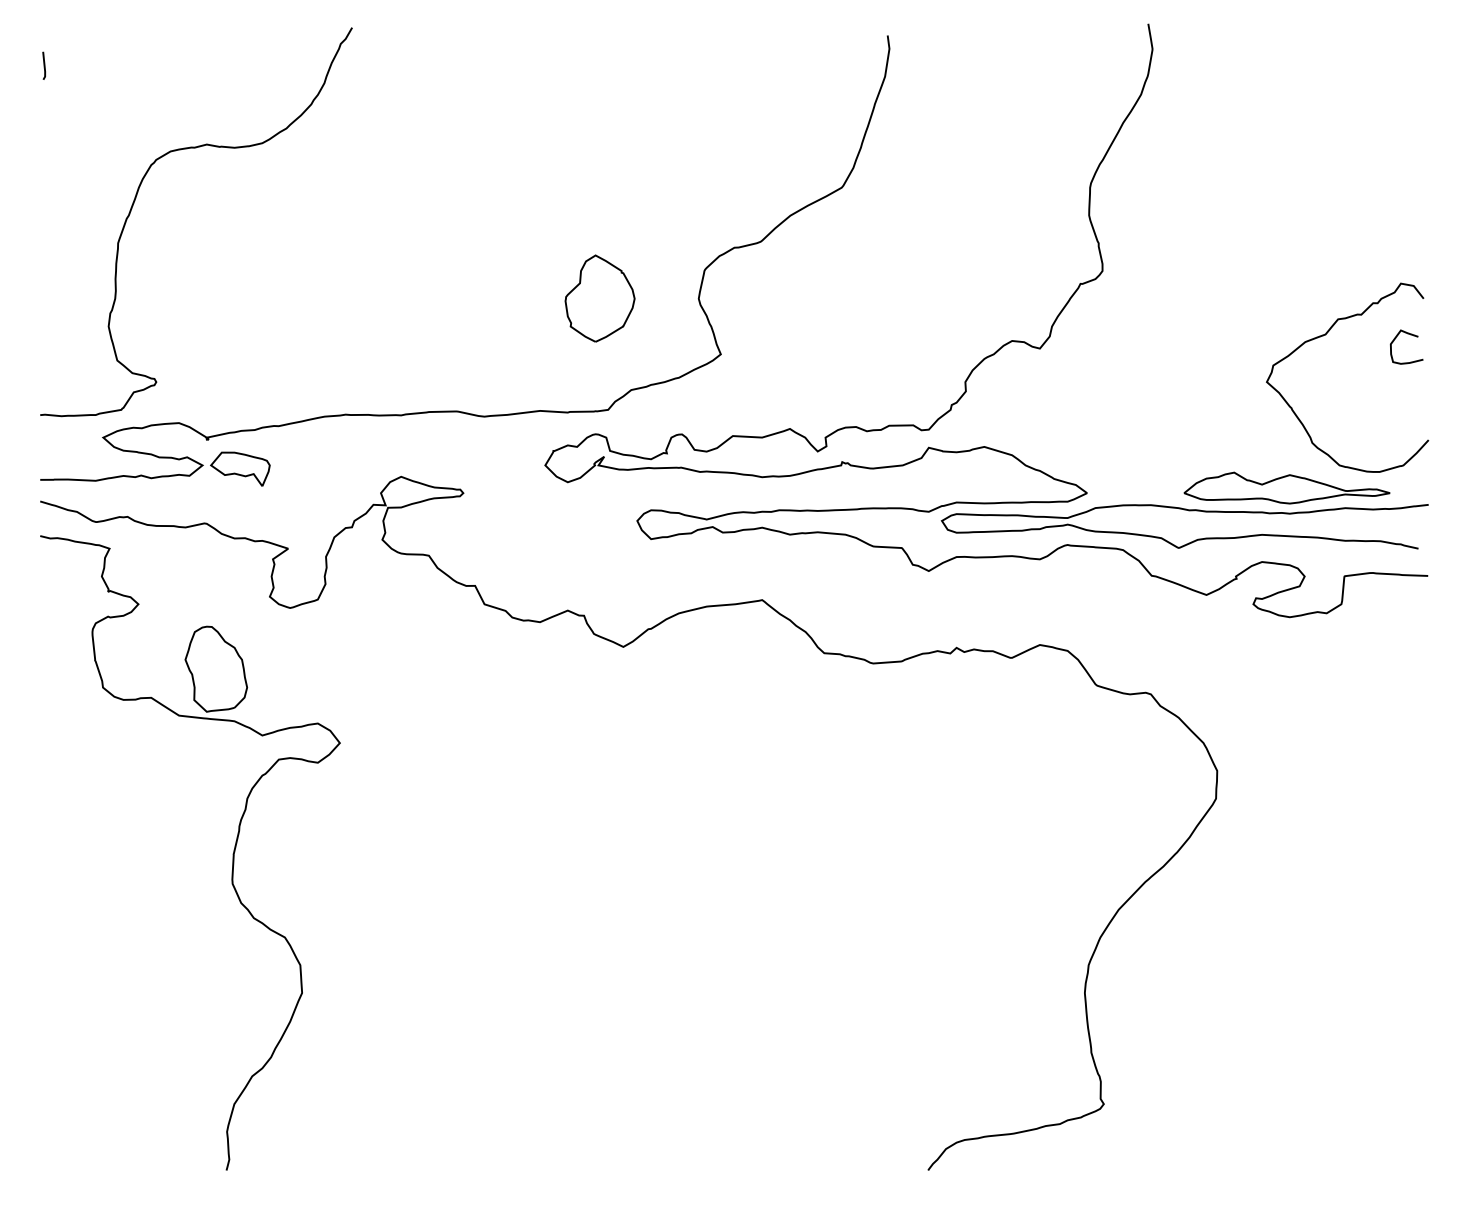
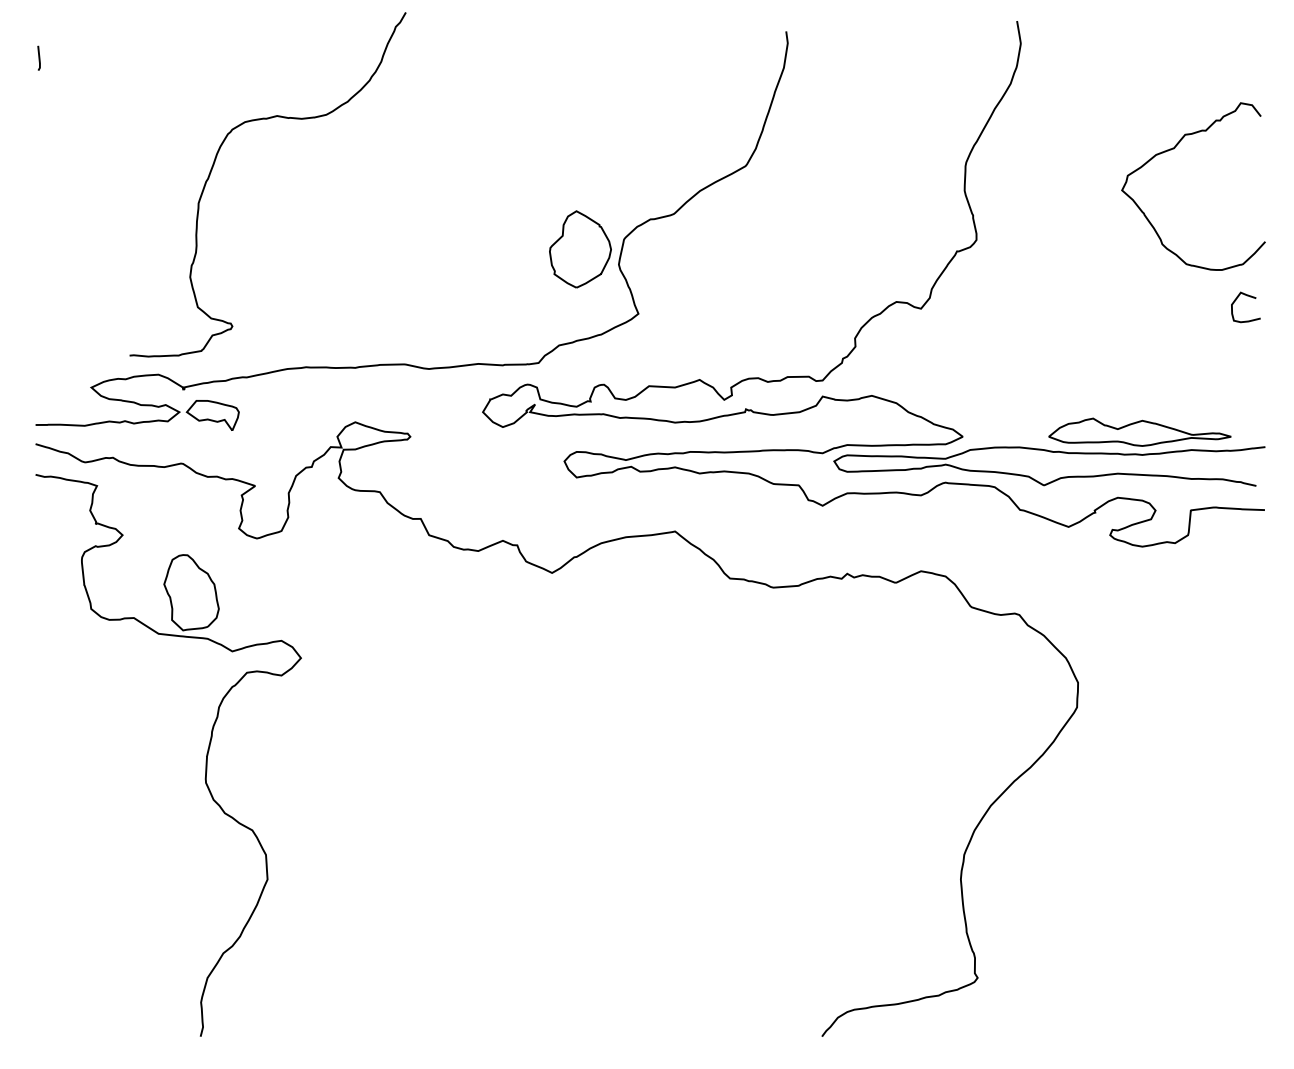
curve: (136, 200) -> (214, 165), moved
part: (600, 298) -> (580, 249), moved
curve: (1327, 334) -> (1175, 148), moved

